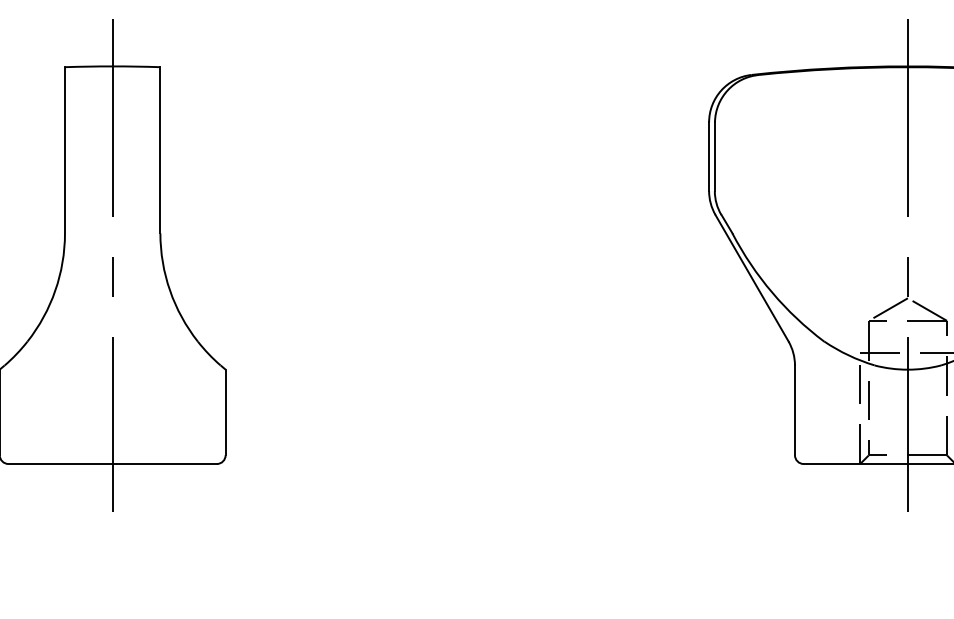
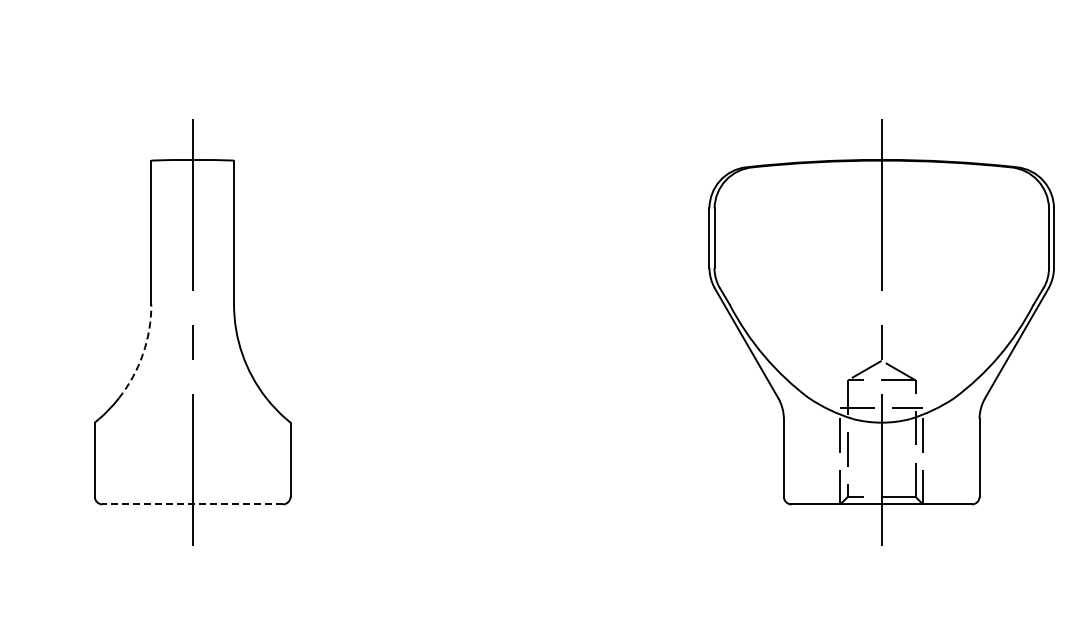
arc: (55, 290) -> (143, 354), solid -> dashed
line: (112, 464) -> (192, 504), solid -> dashed

